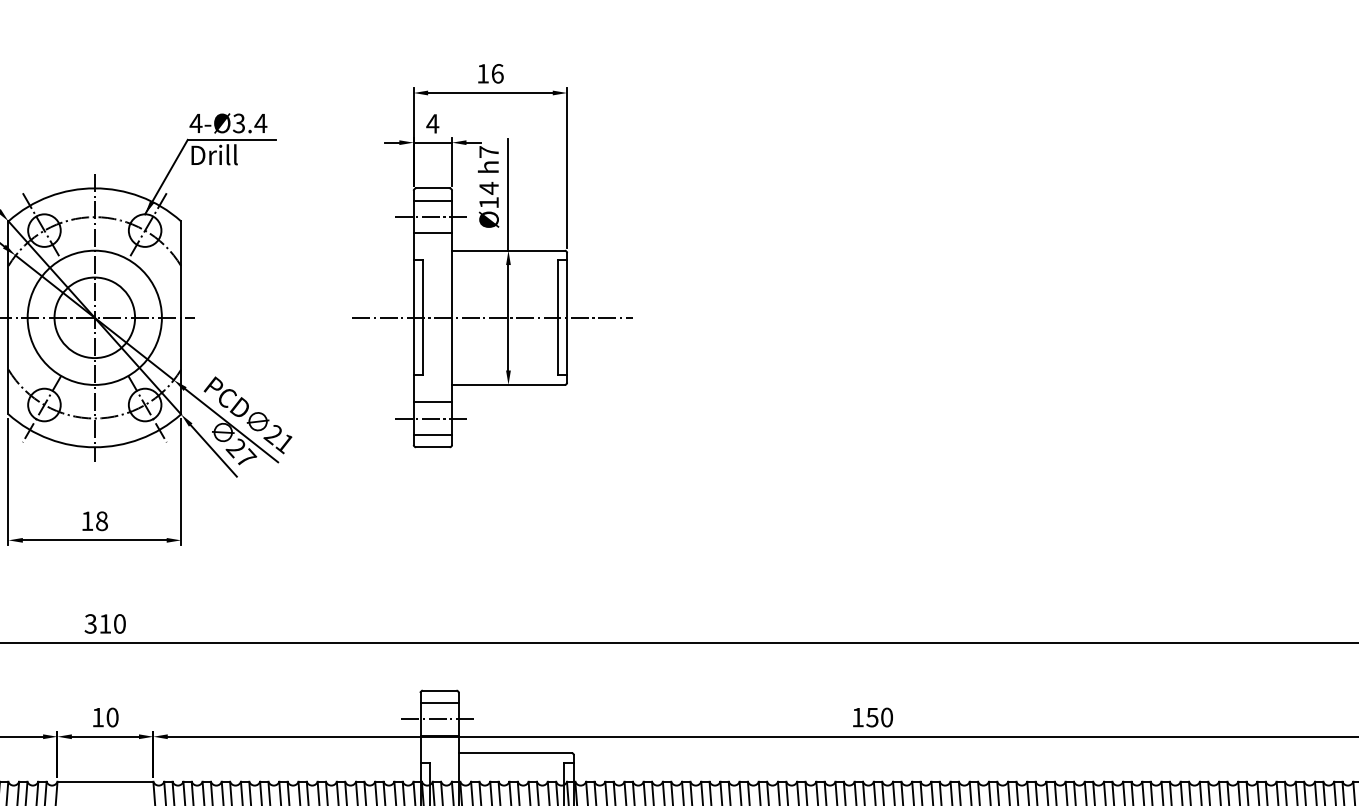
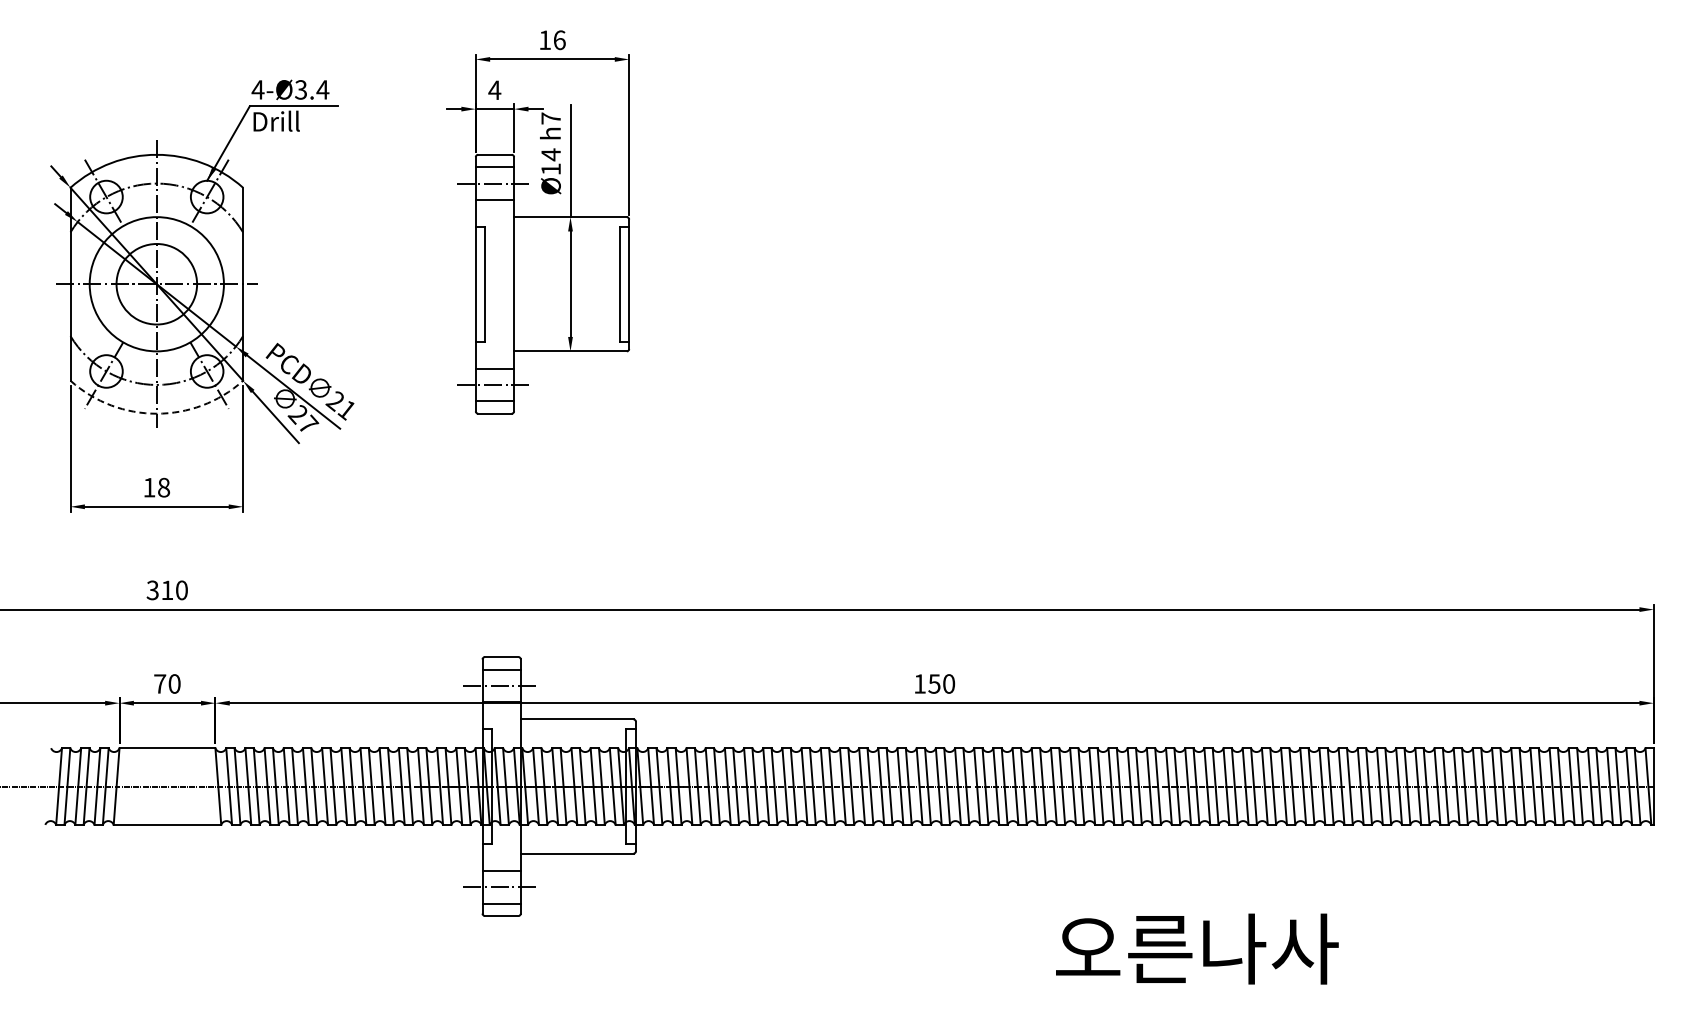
line: (492, 318) -> (554, 284), removed
arc: (94, 447) -> (156, 413), solid -> dashed
text: (98, 717) -> (160, 683), 10 -> 70

